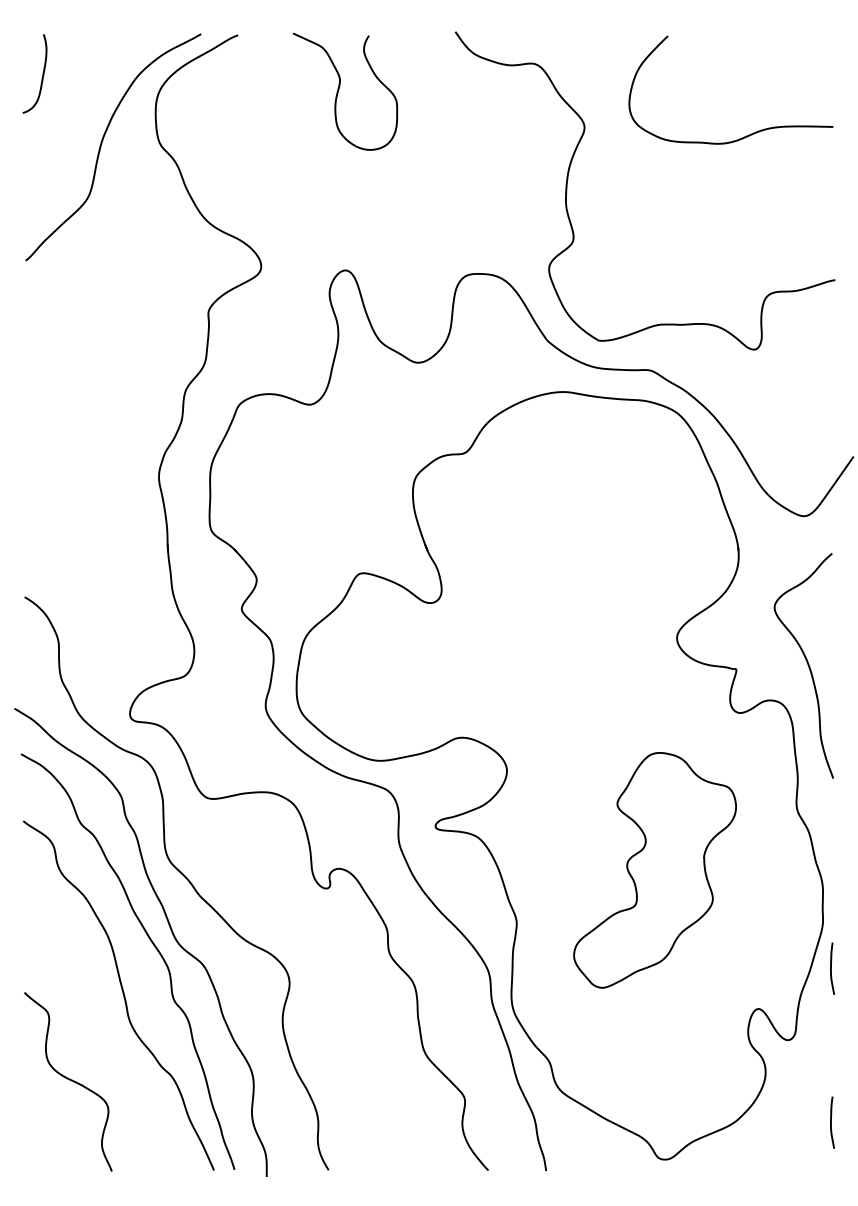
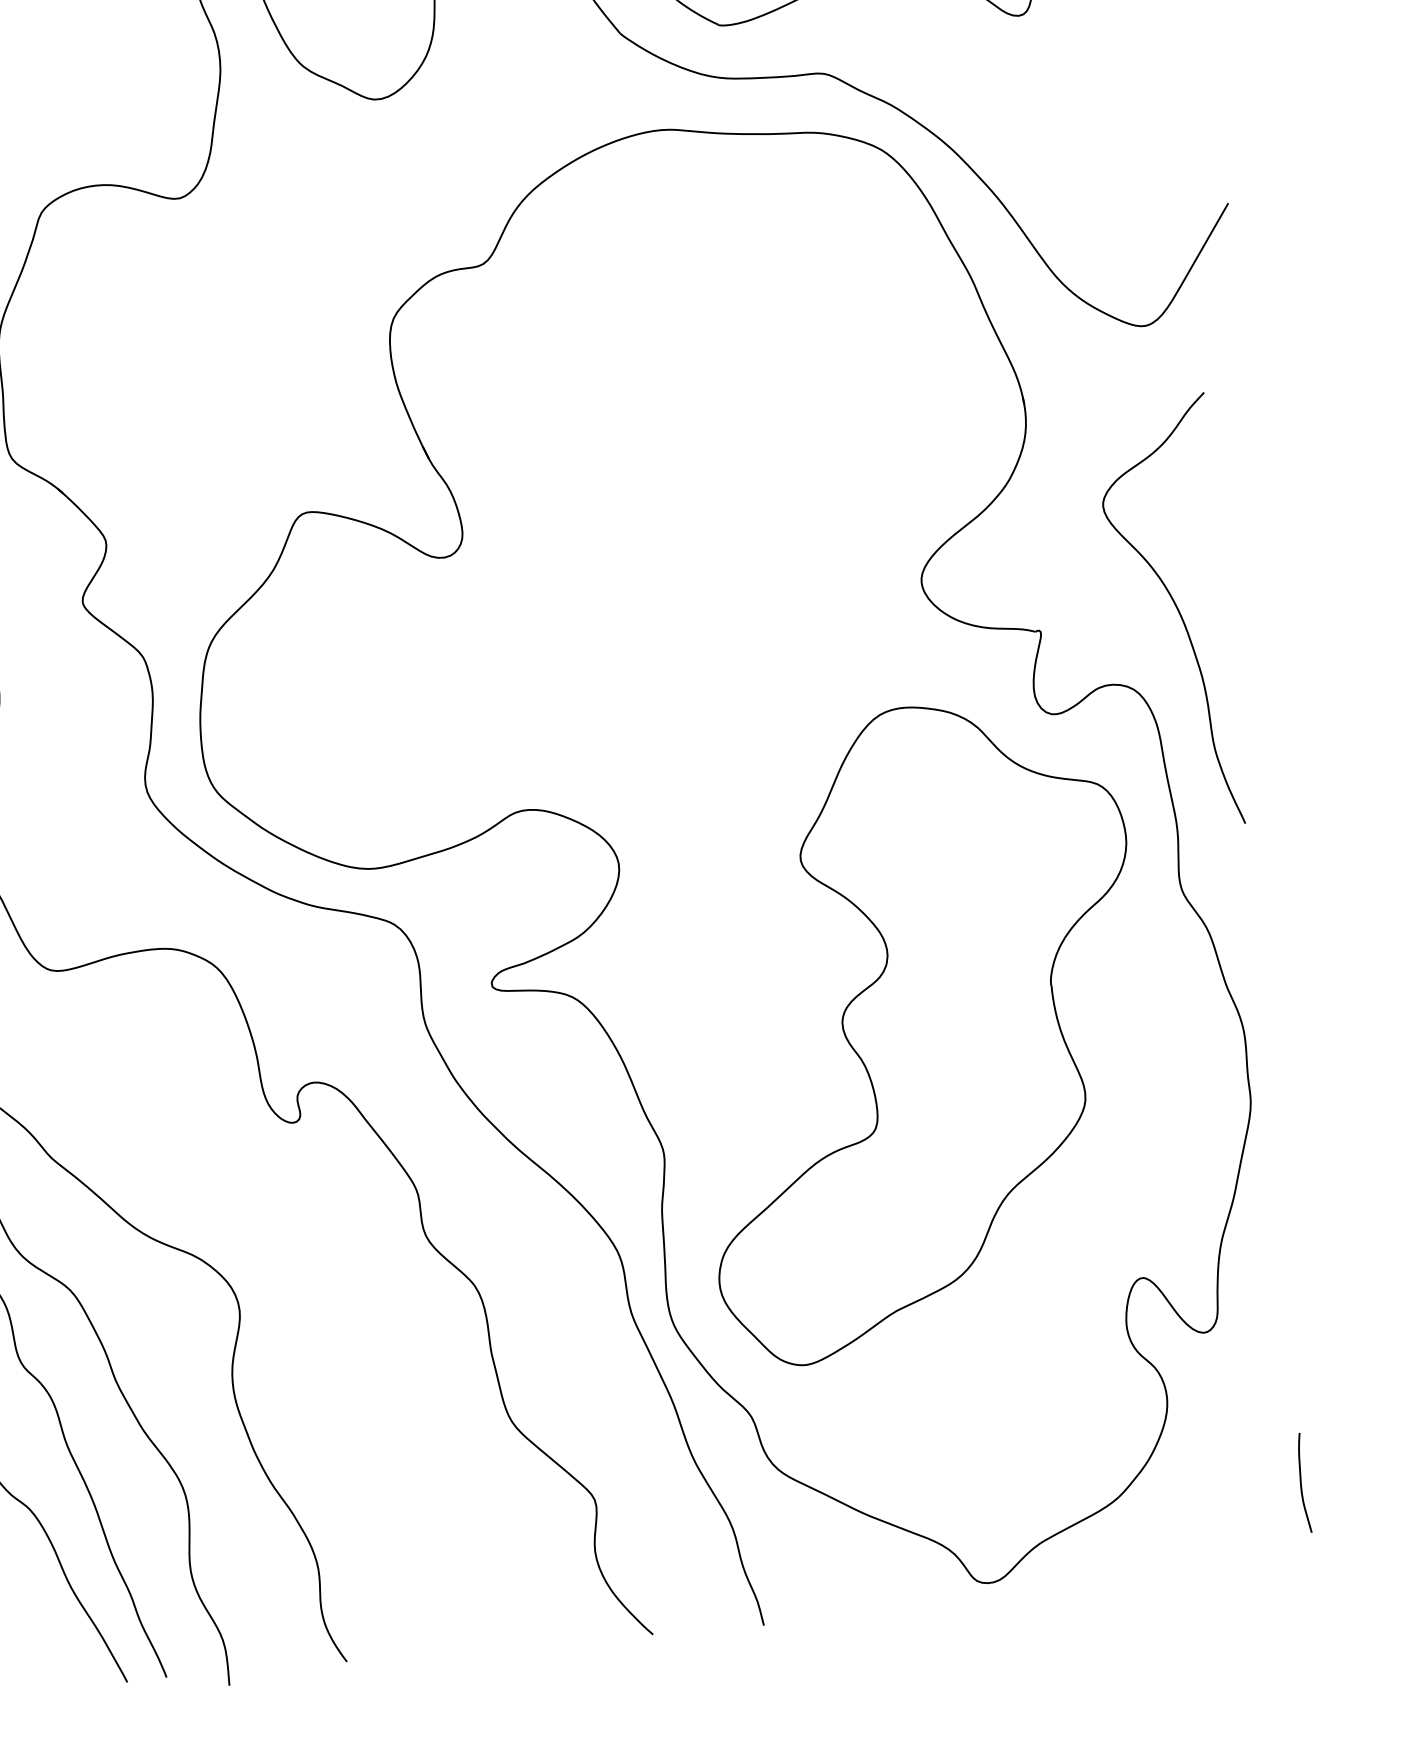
part: (654, 870) -> (918, 1030), size x1.43
curve: (831, 968) -> (1275, 1187), removed

